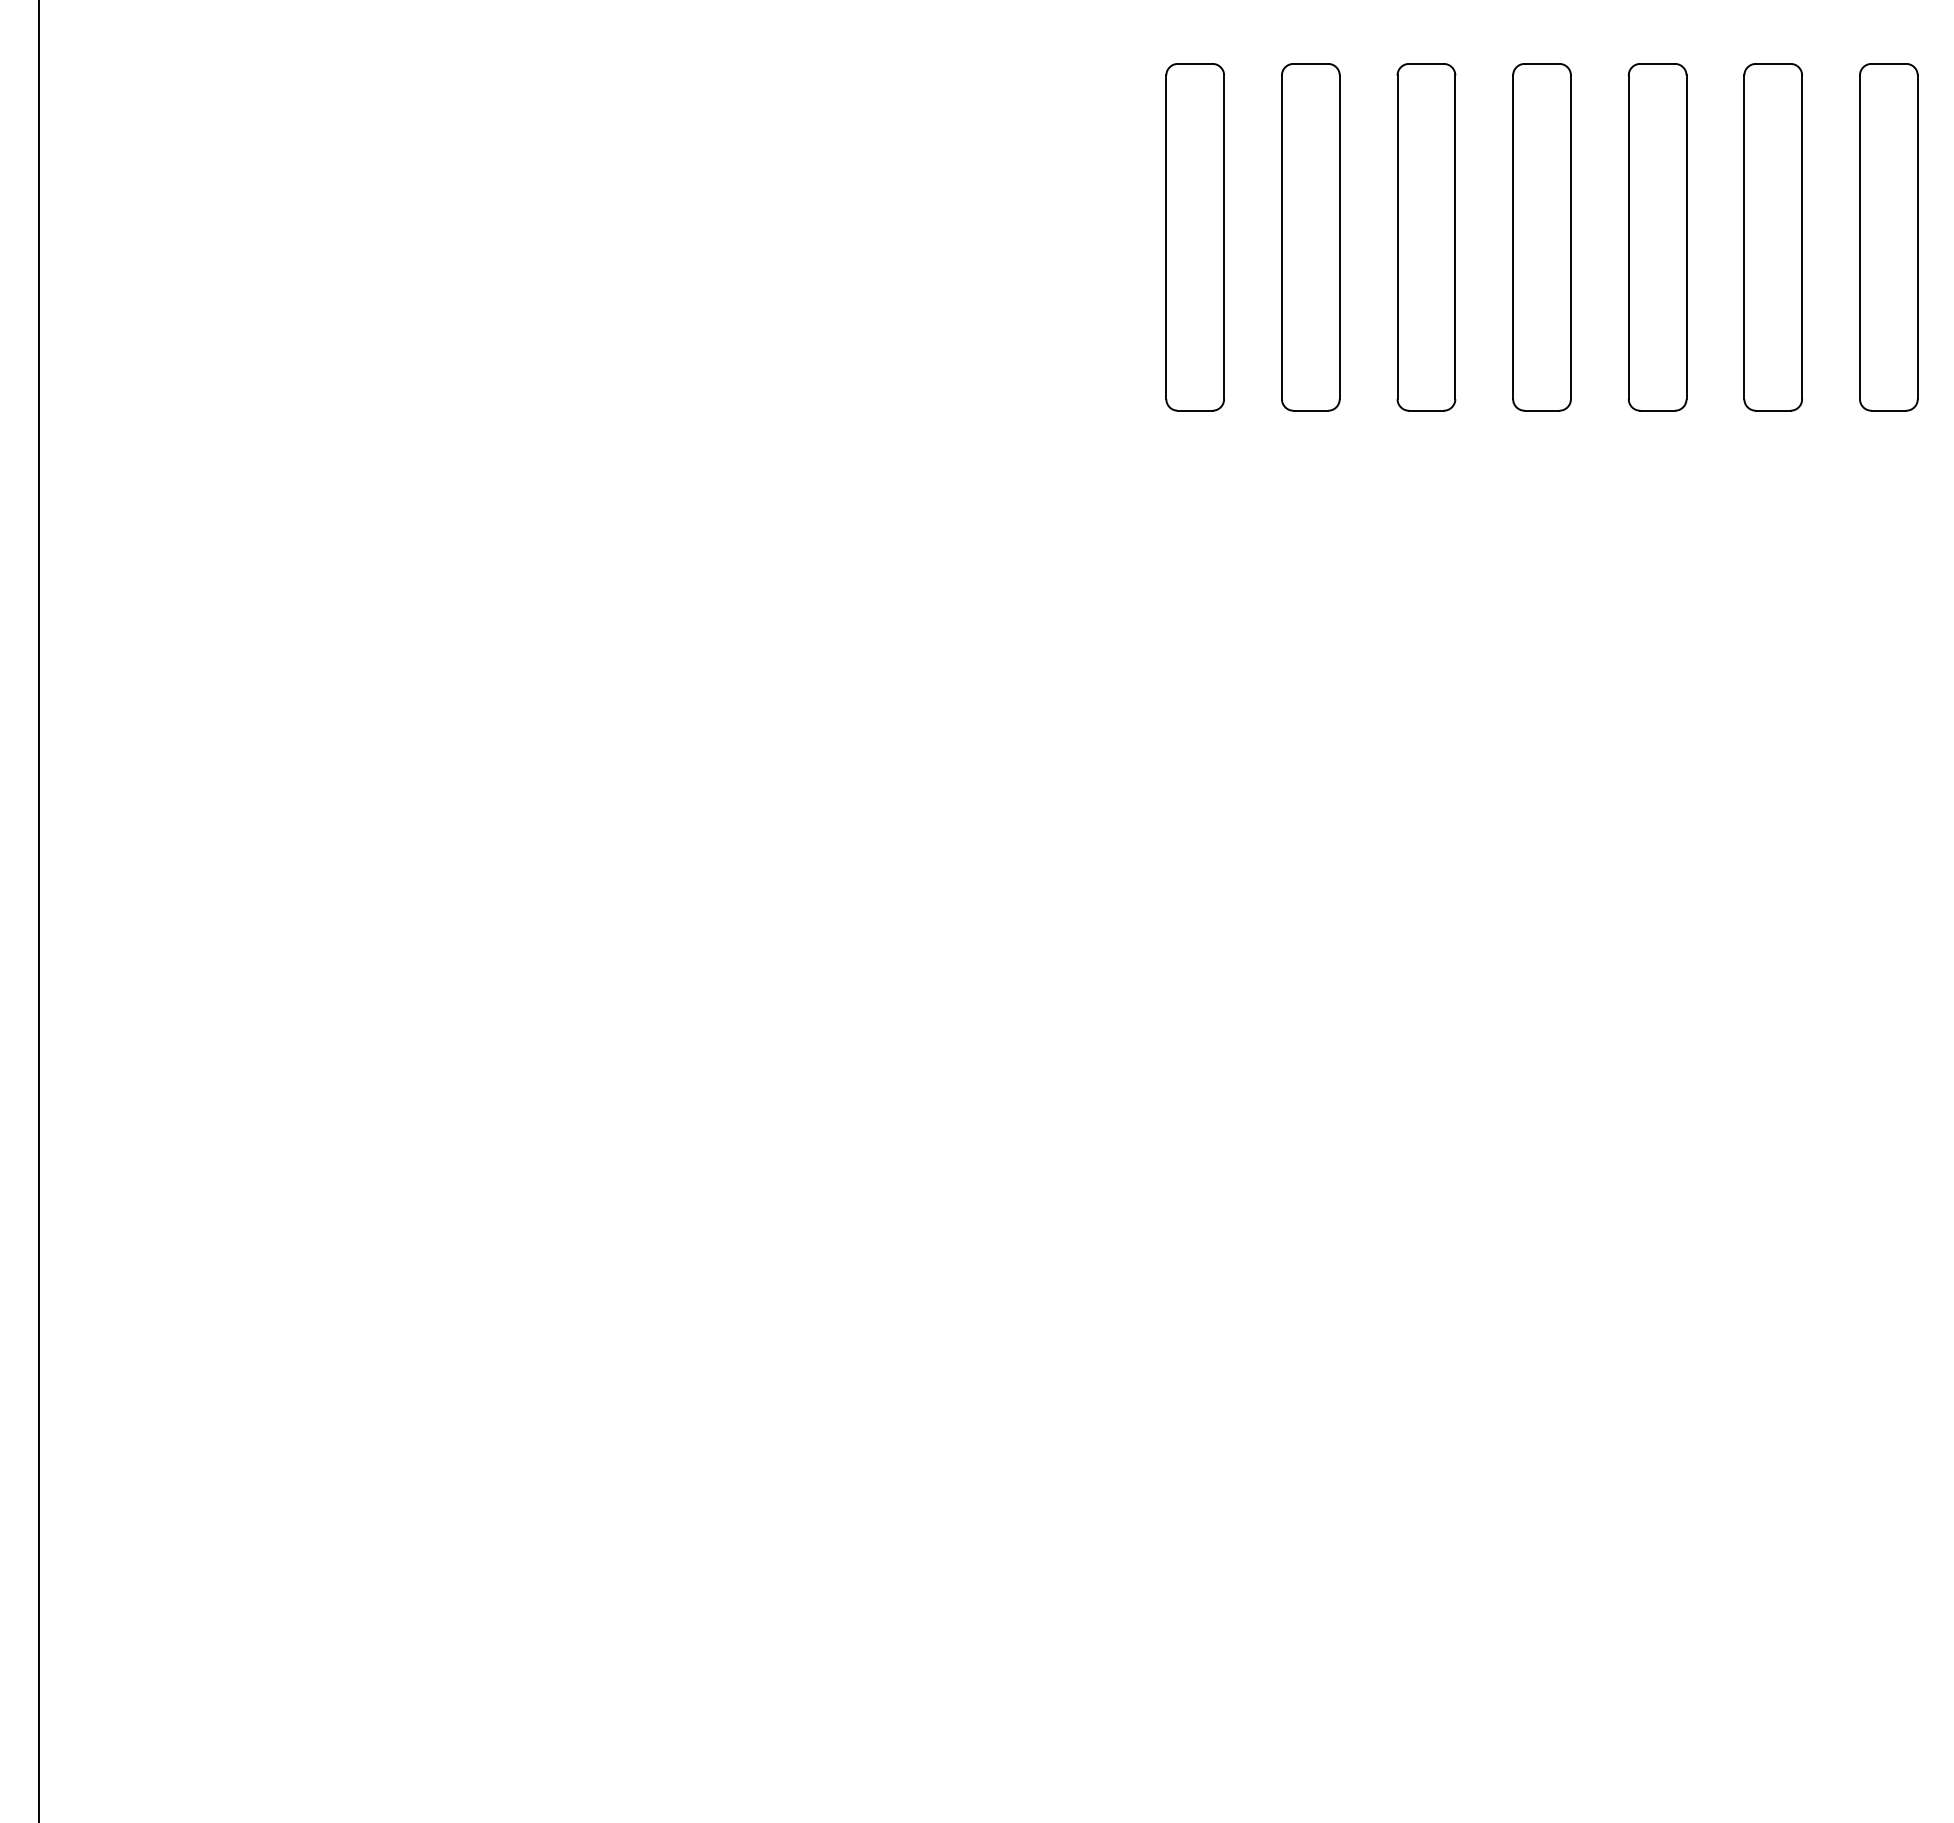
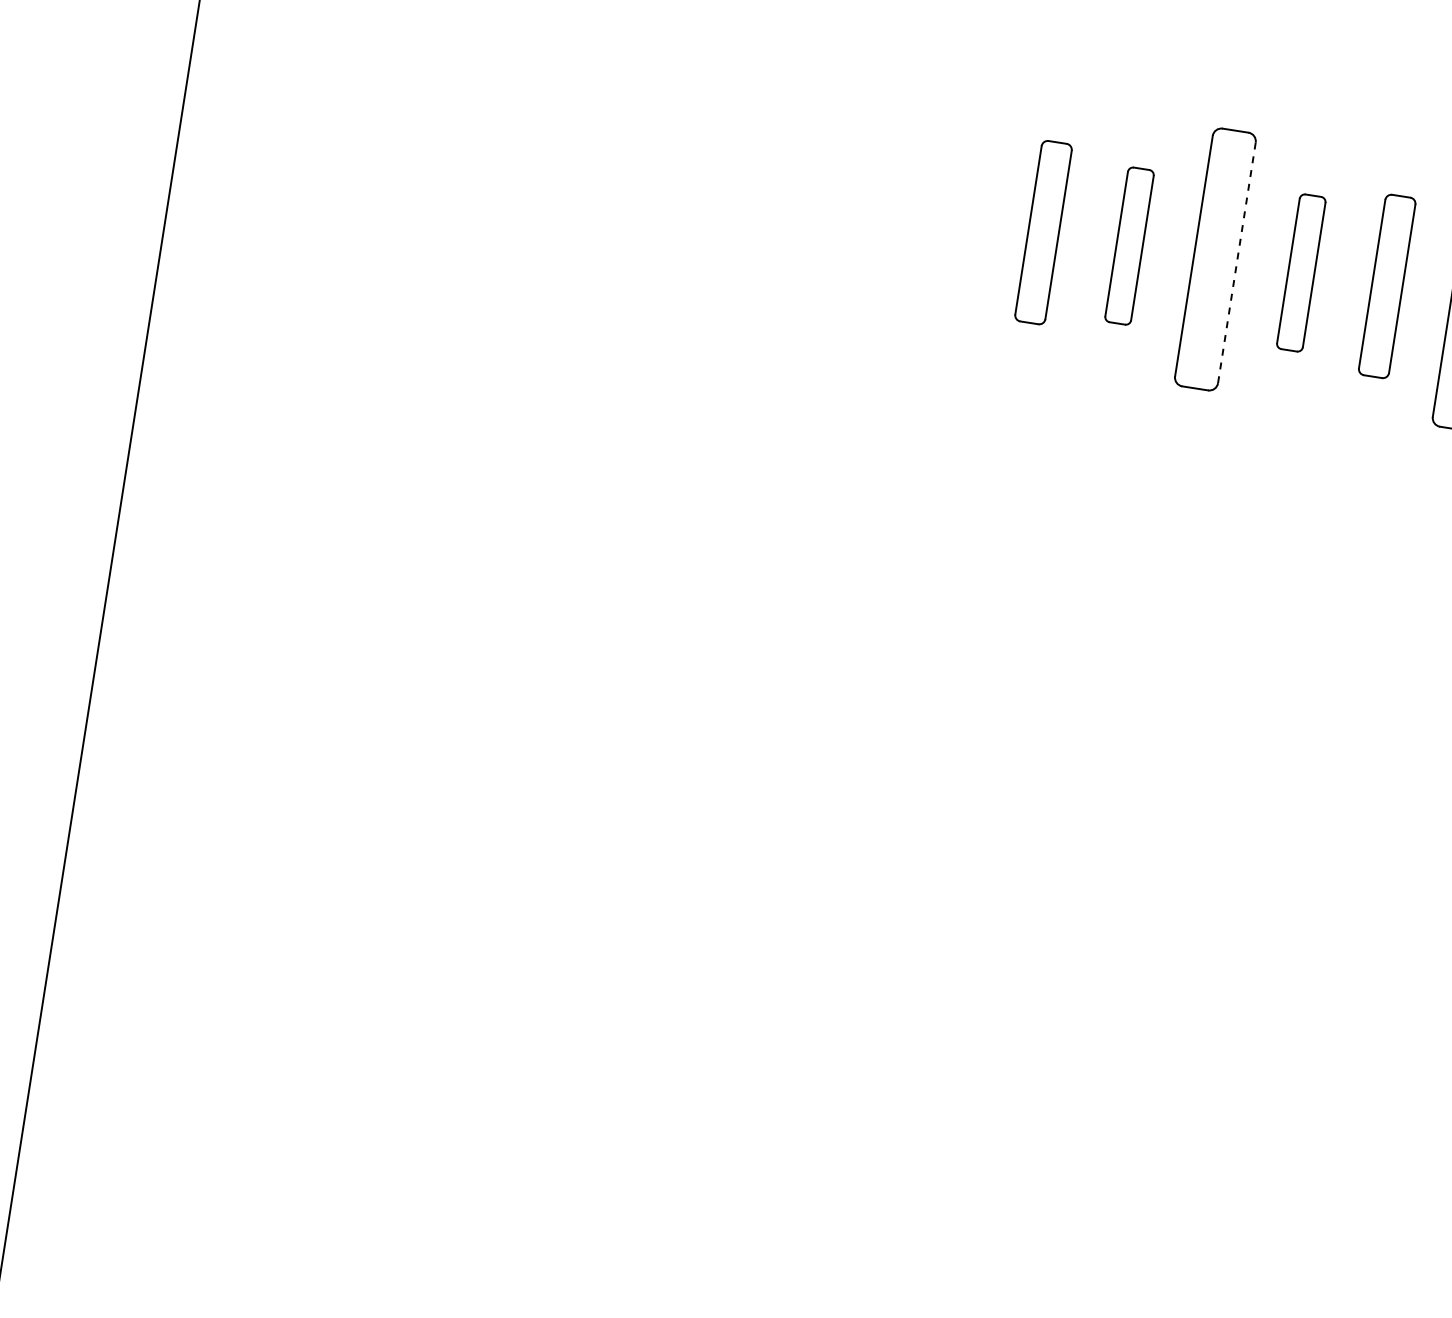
part: (1194, 237) -> (1043, 232), size x0.7
part: (1310, 237) -> (1129, 246), size x0.6
line: (1455, 237) -> (1236, 263), solid -> dashed
part: (1541, 237) -> (1300, 273), size x0.6
part: (1657, 237) -> (1387, 286), size x0.7

